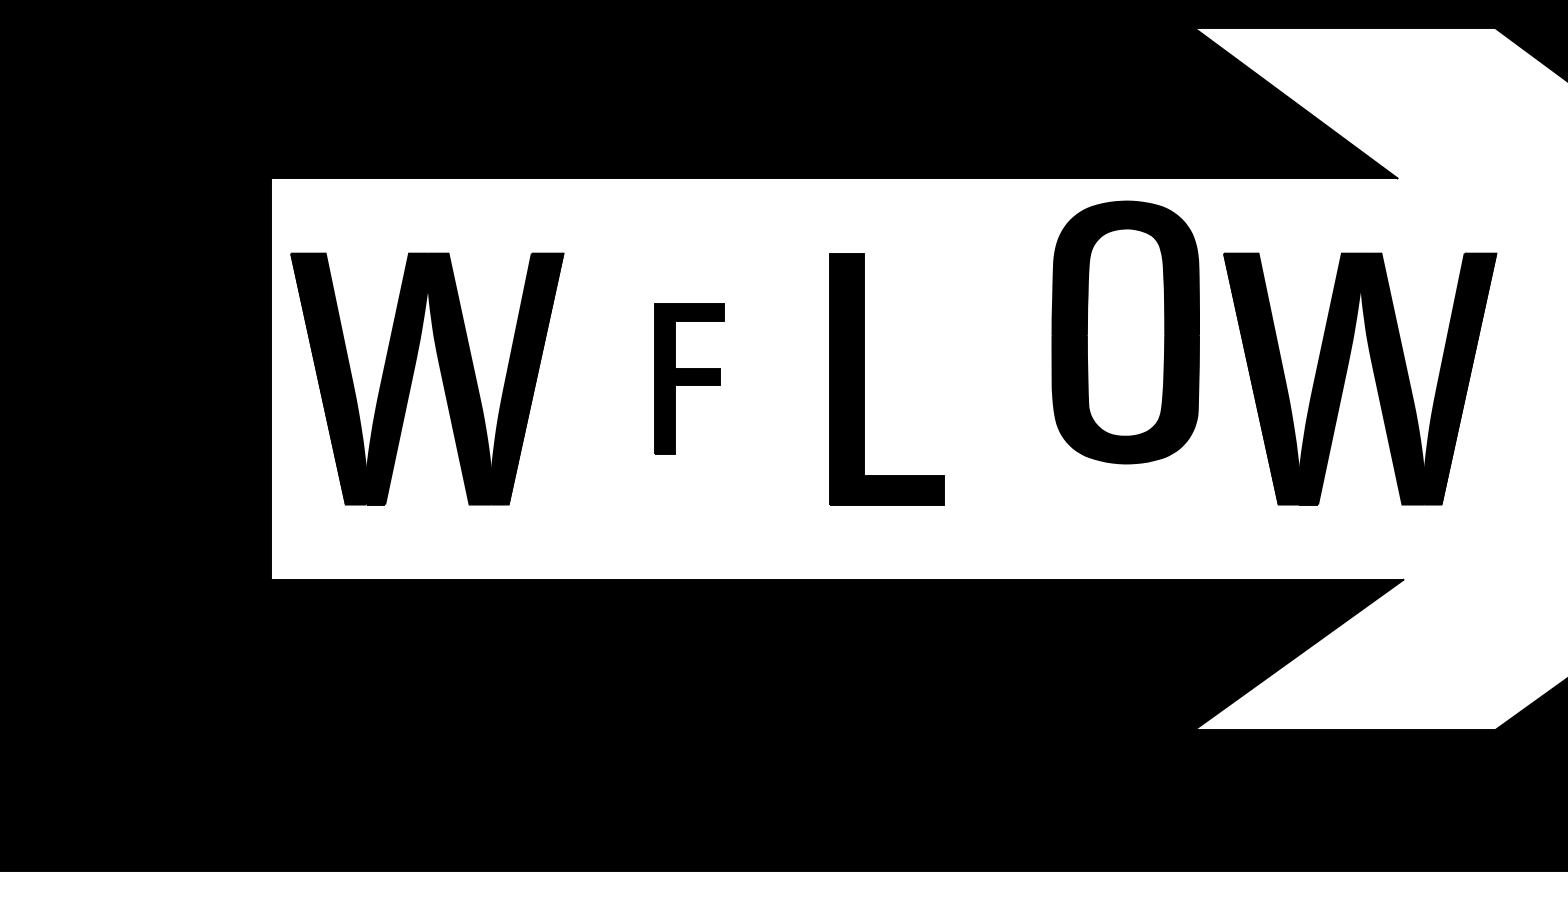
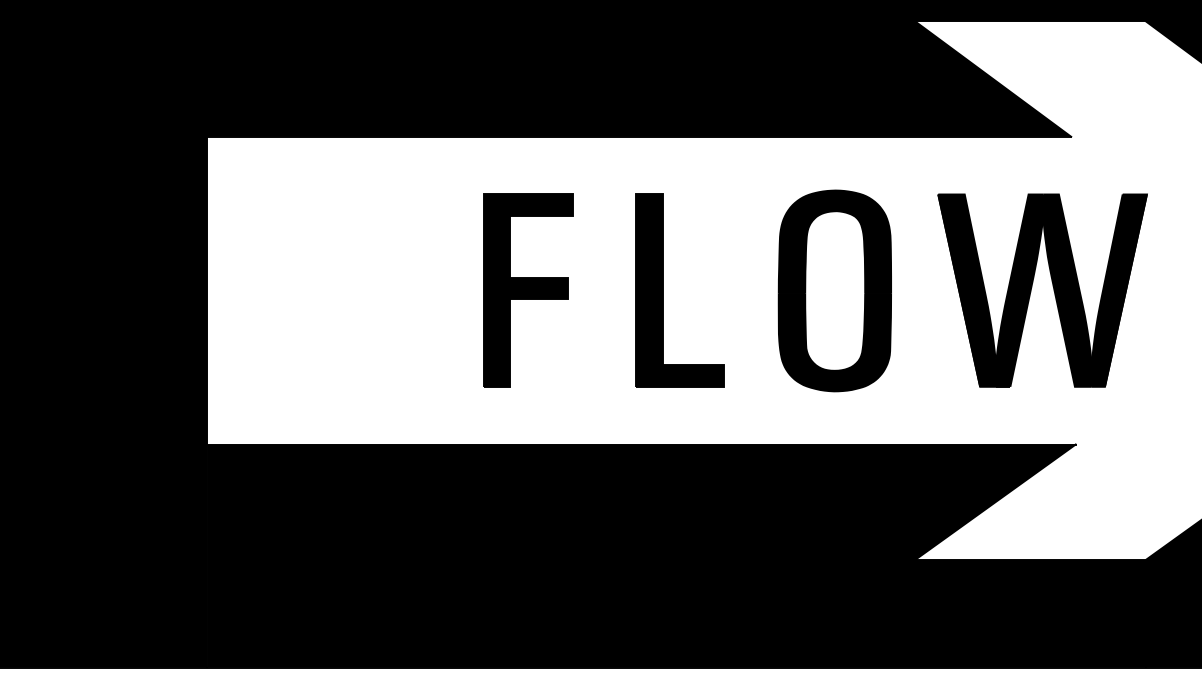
part: (1125, 331) -> (834, 290), moved
part: (414, 374) -> (317, 287), removed
part: (689, 378) -> (528, 290), size x1.67

